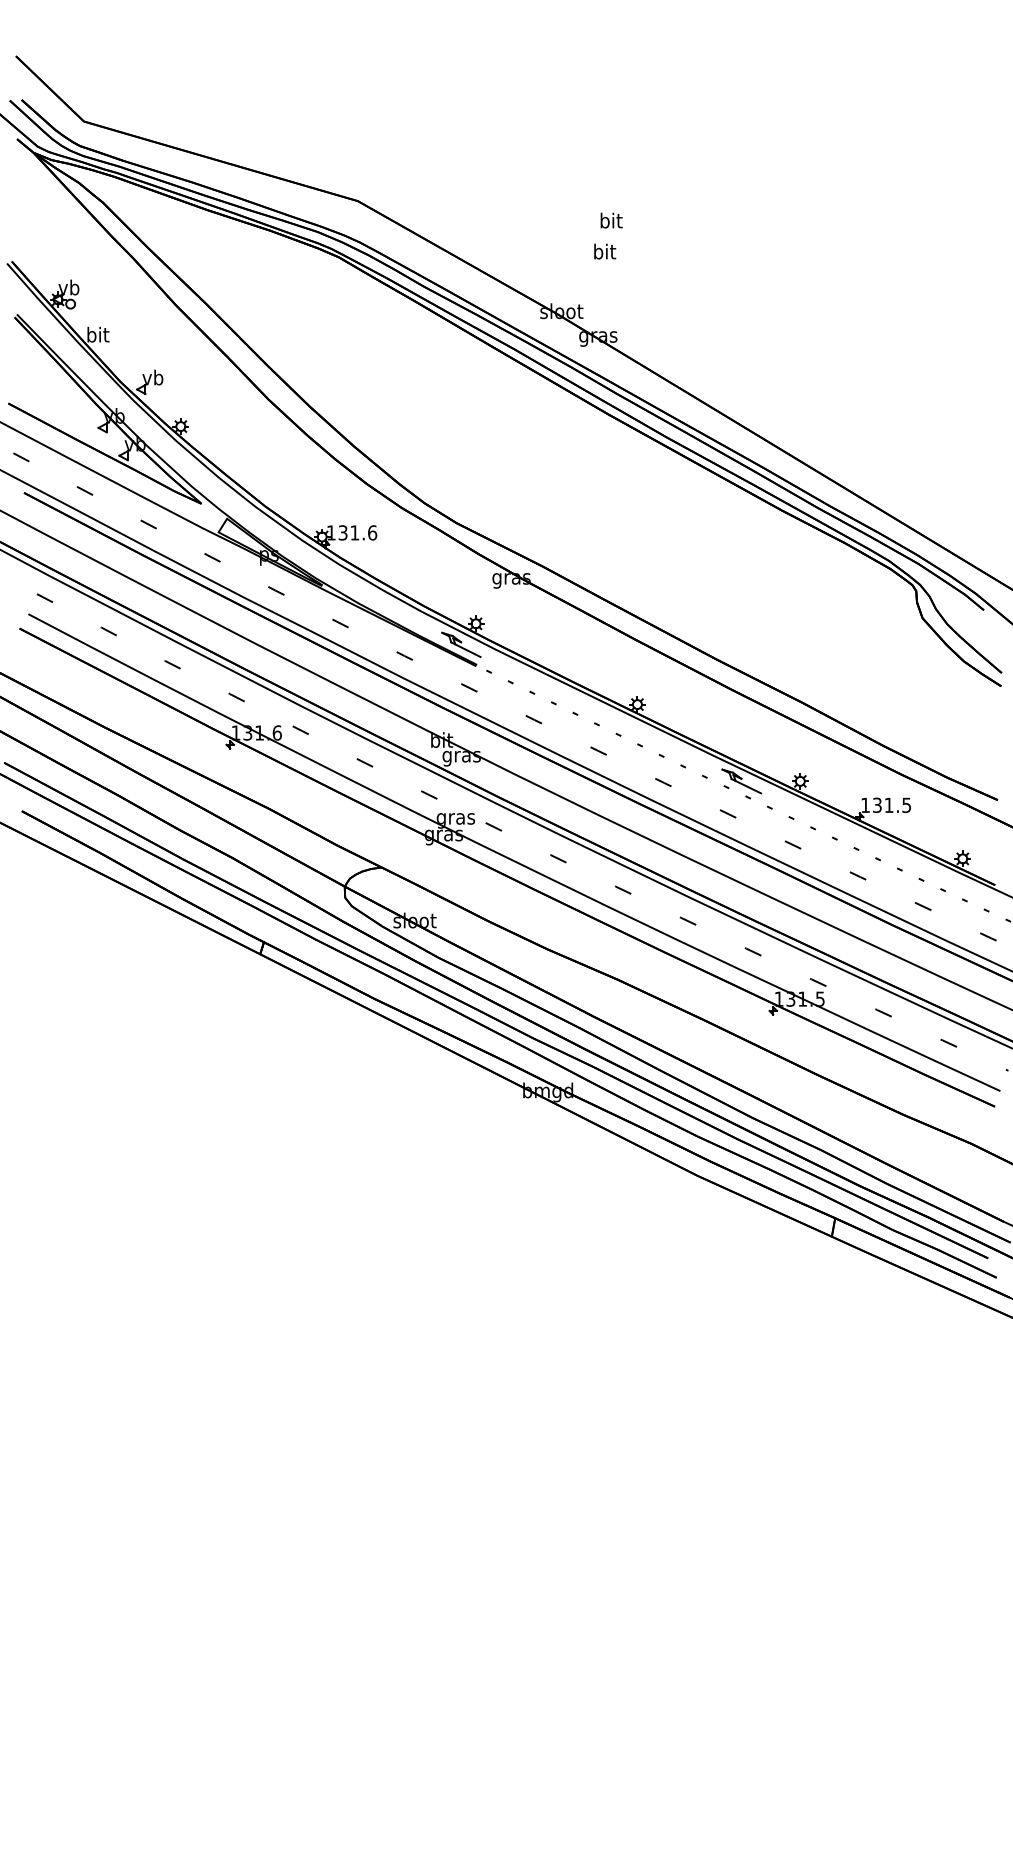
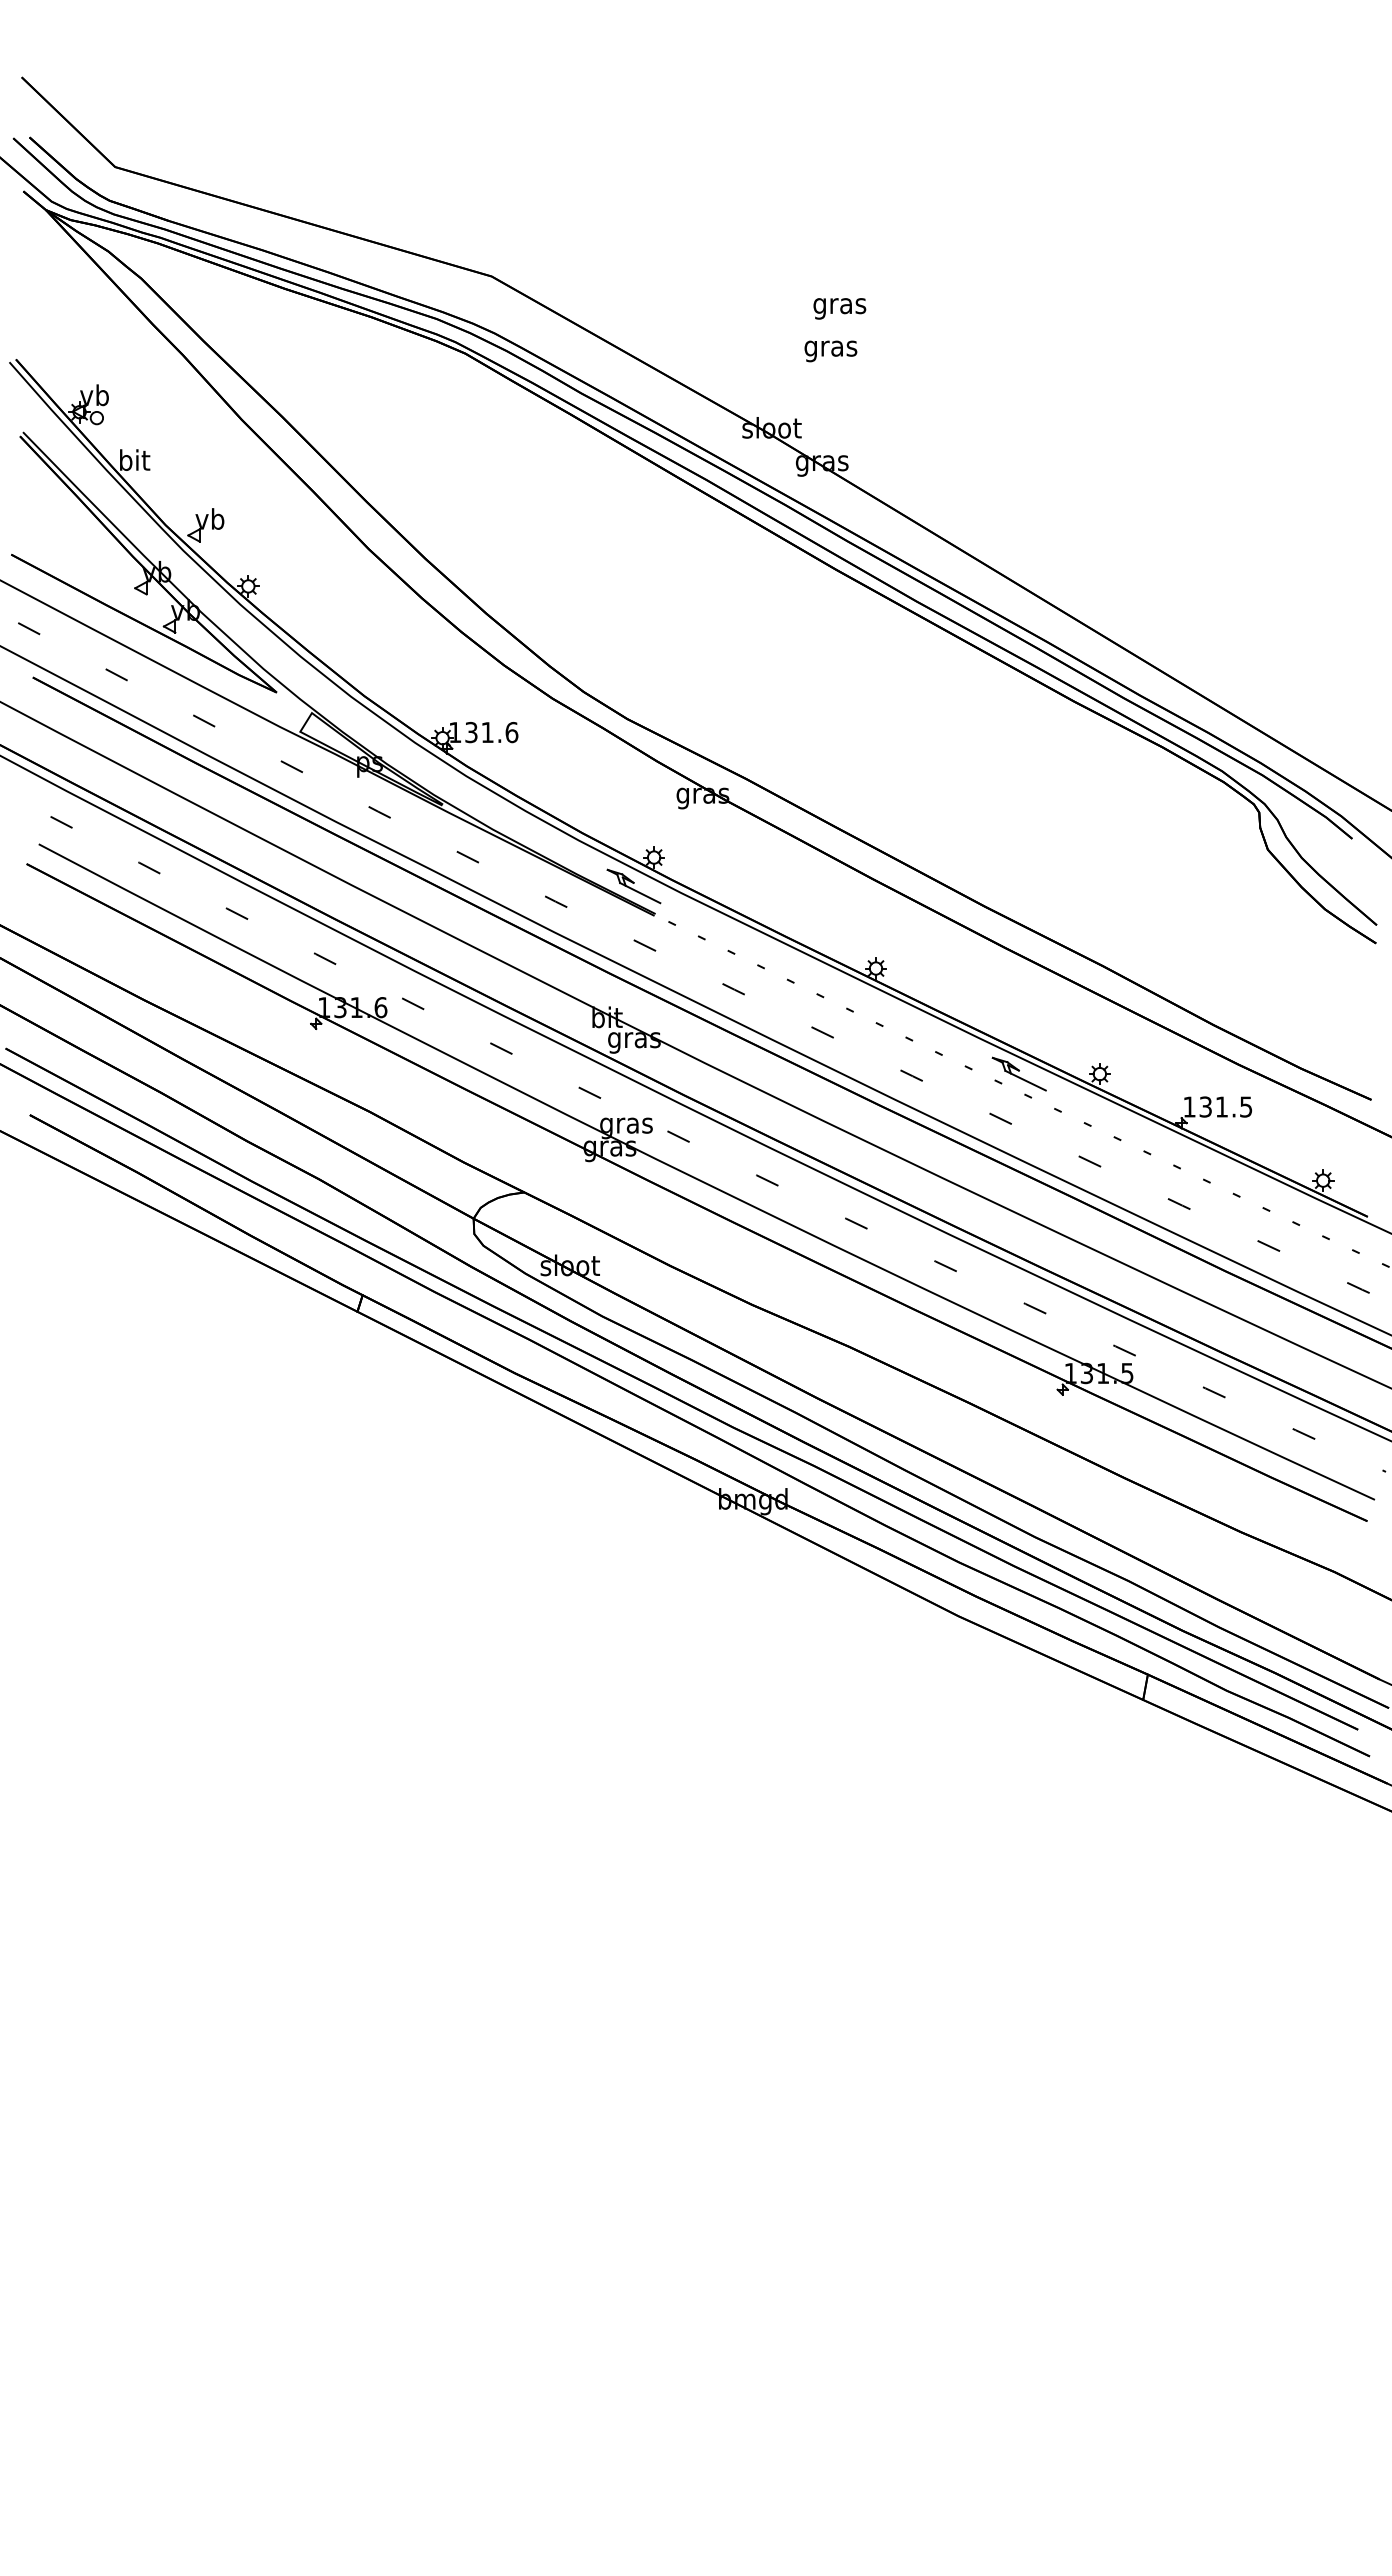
text: (610, 222) -> (839, 305), bit -> gras
text: (604, 253) -> (830, 348), bit -> gras

